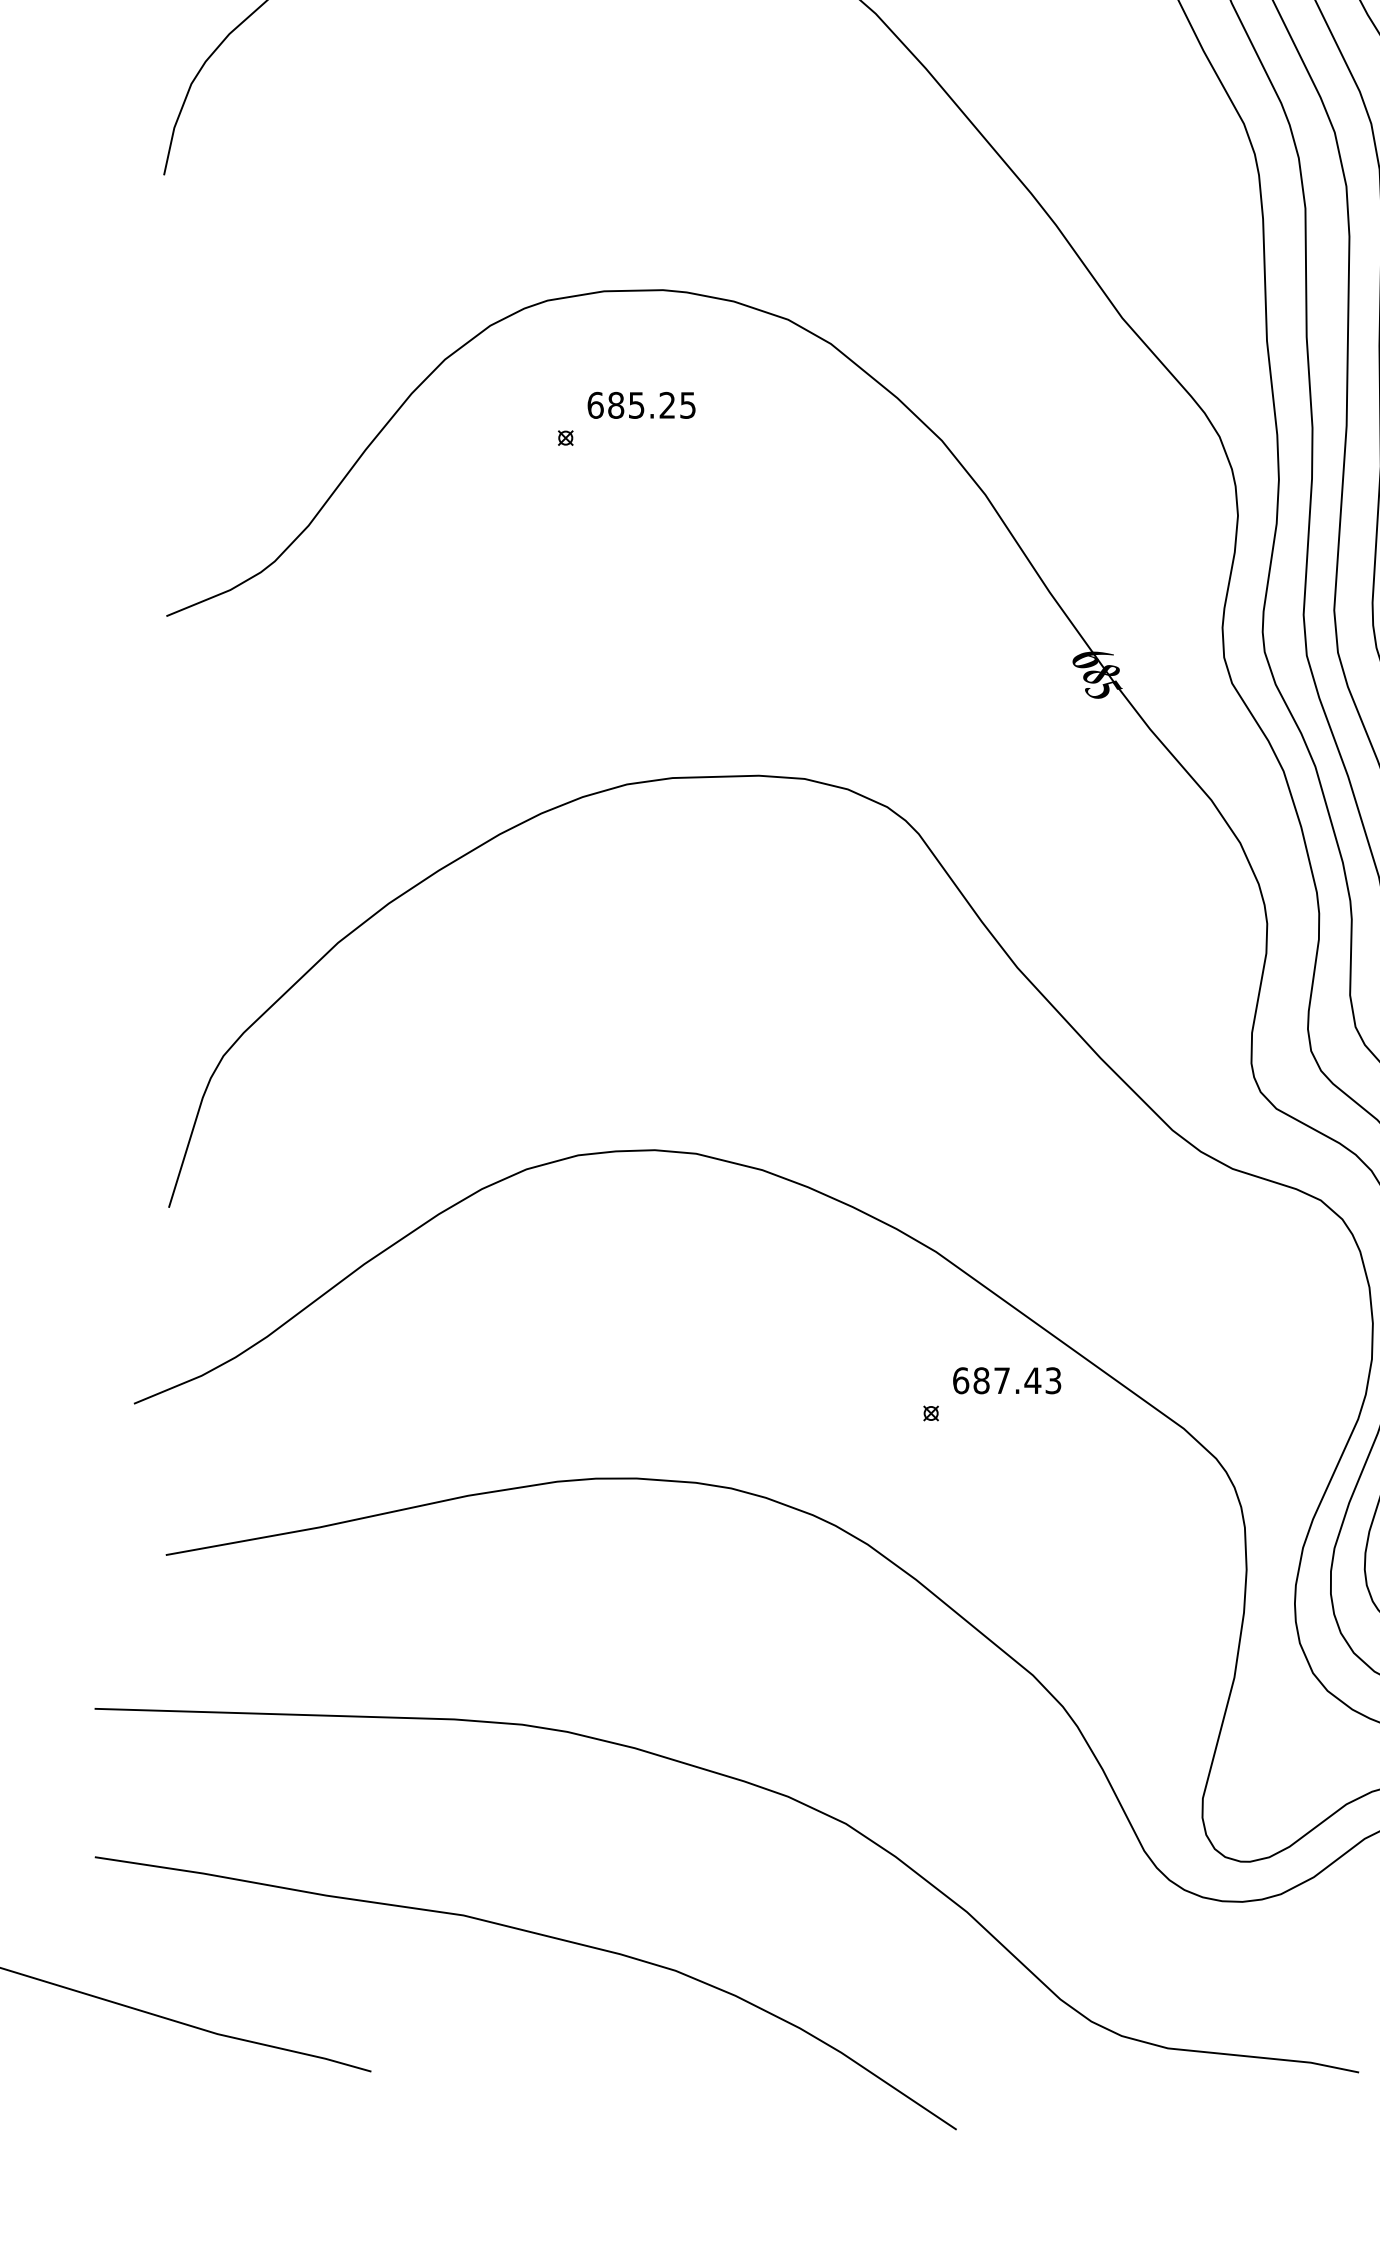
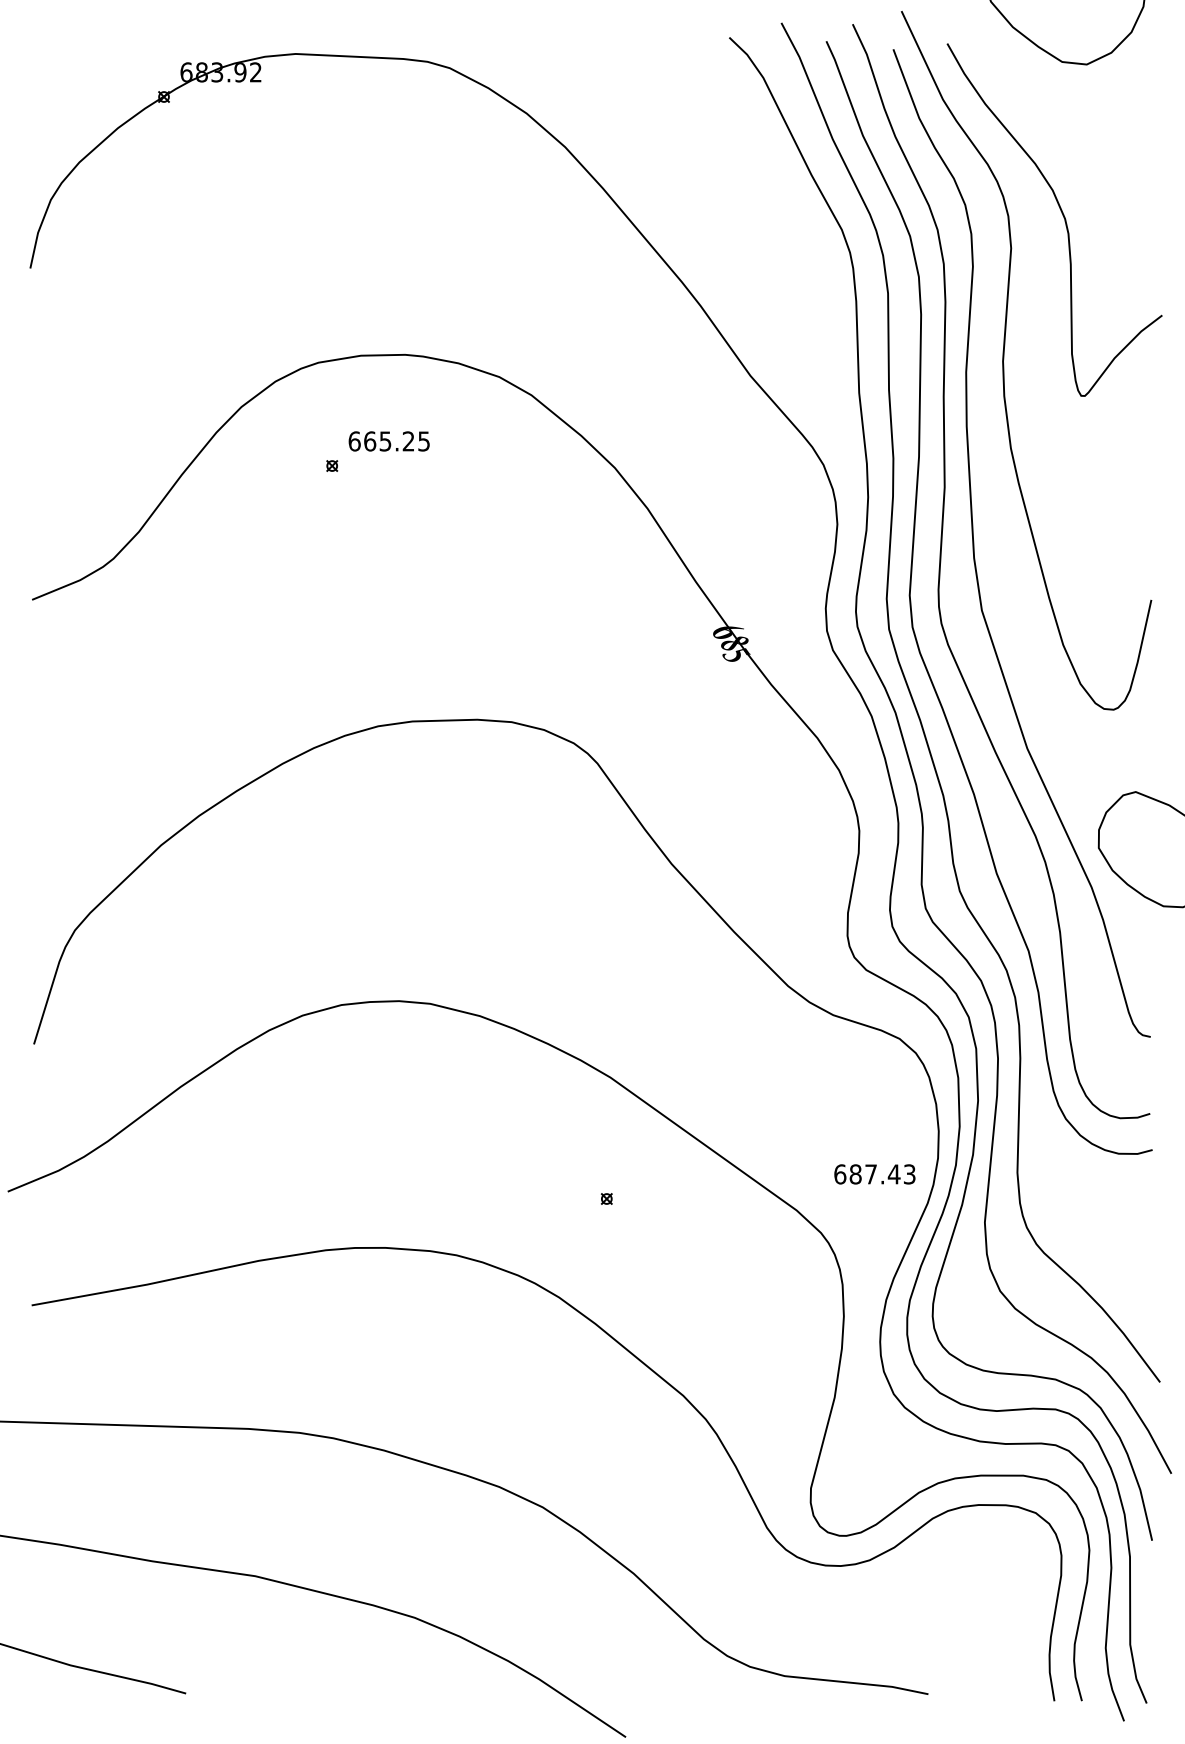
text: (616, 405) -> (370, 441), 685.25 -> 665.25
text: (1006, 1380) -> (874, 1174), moved

